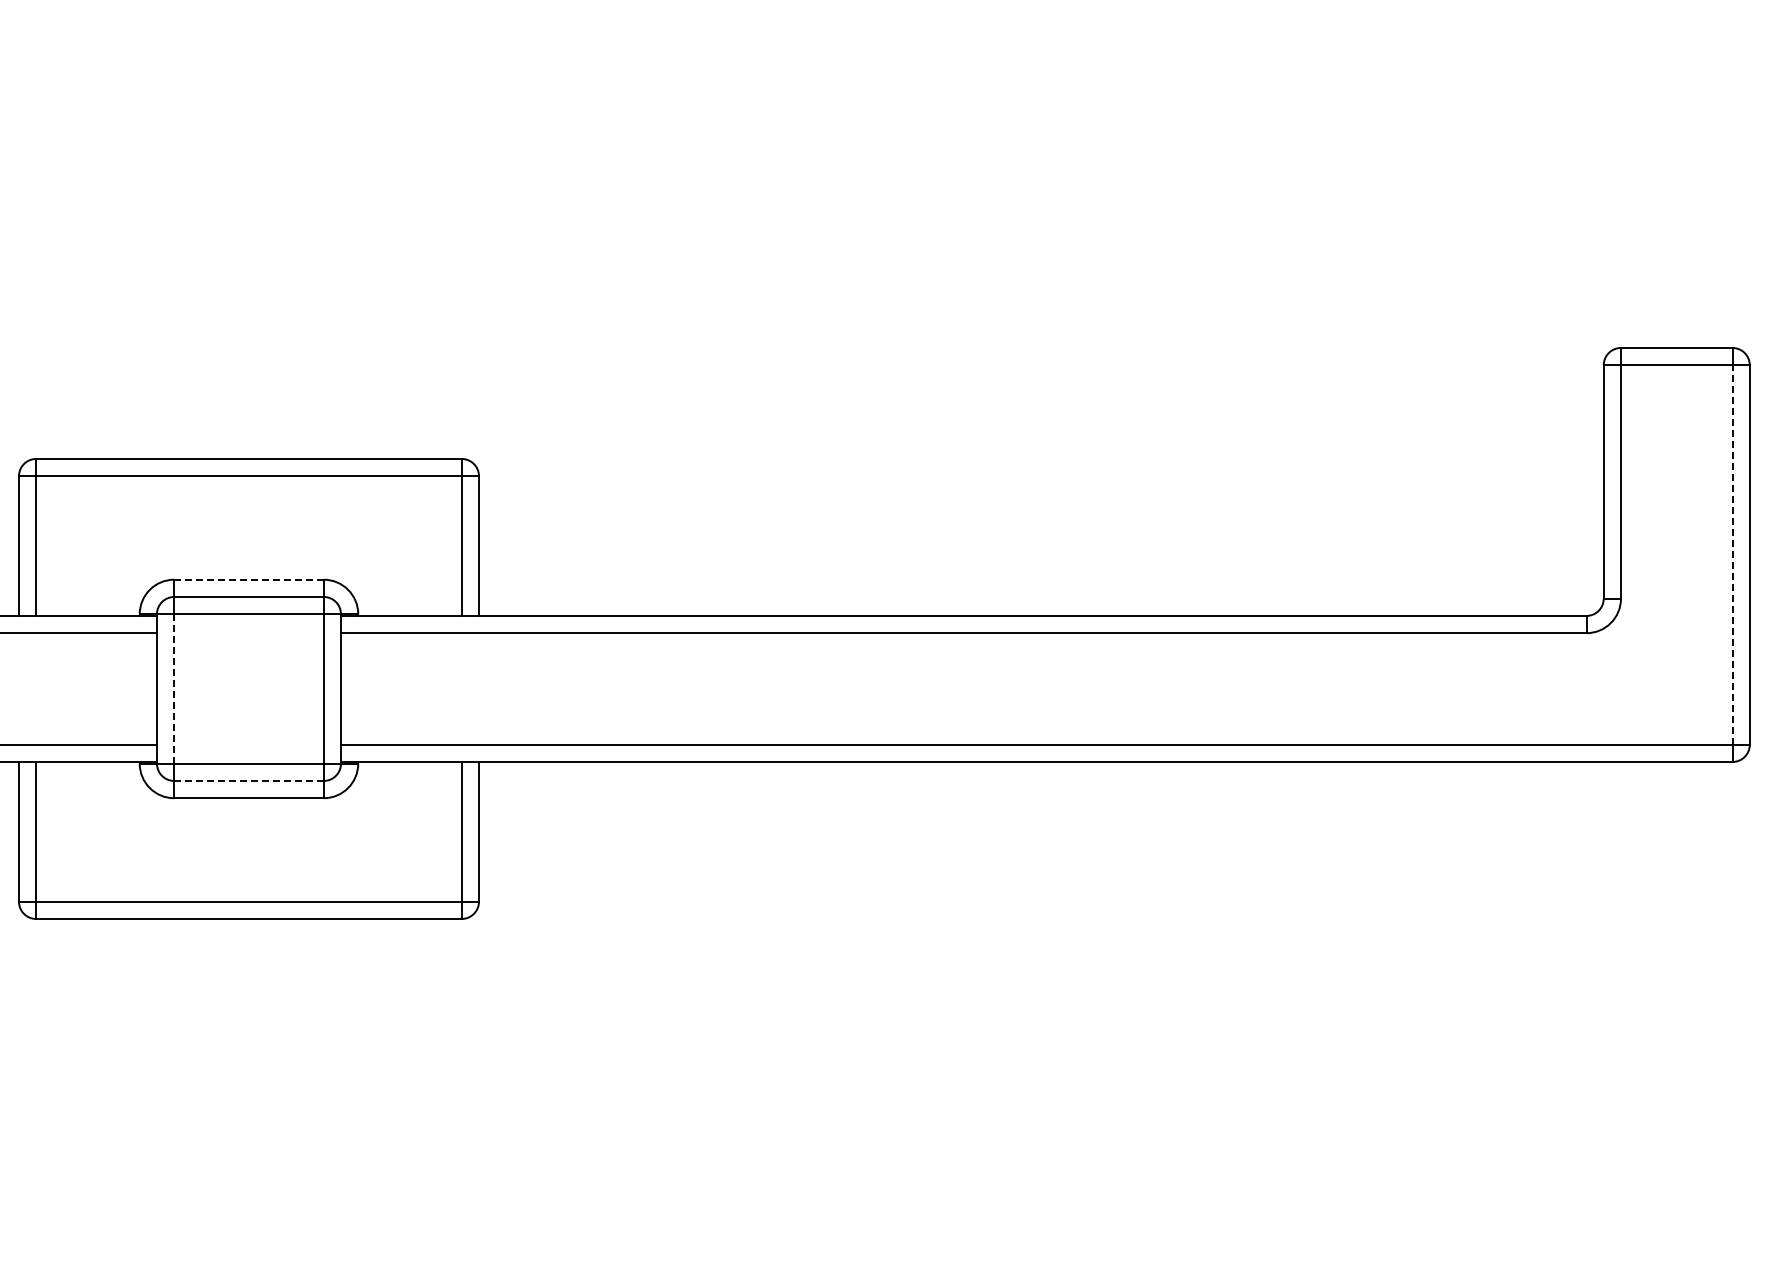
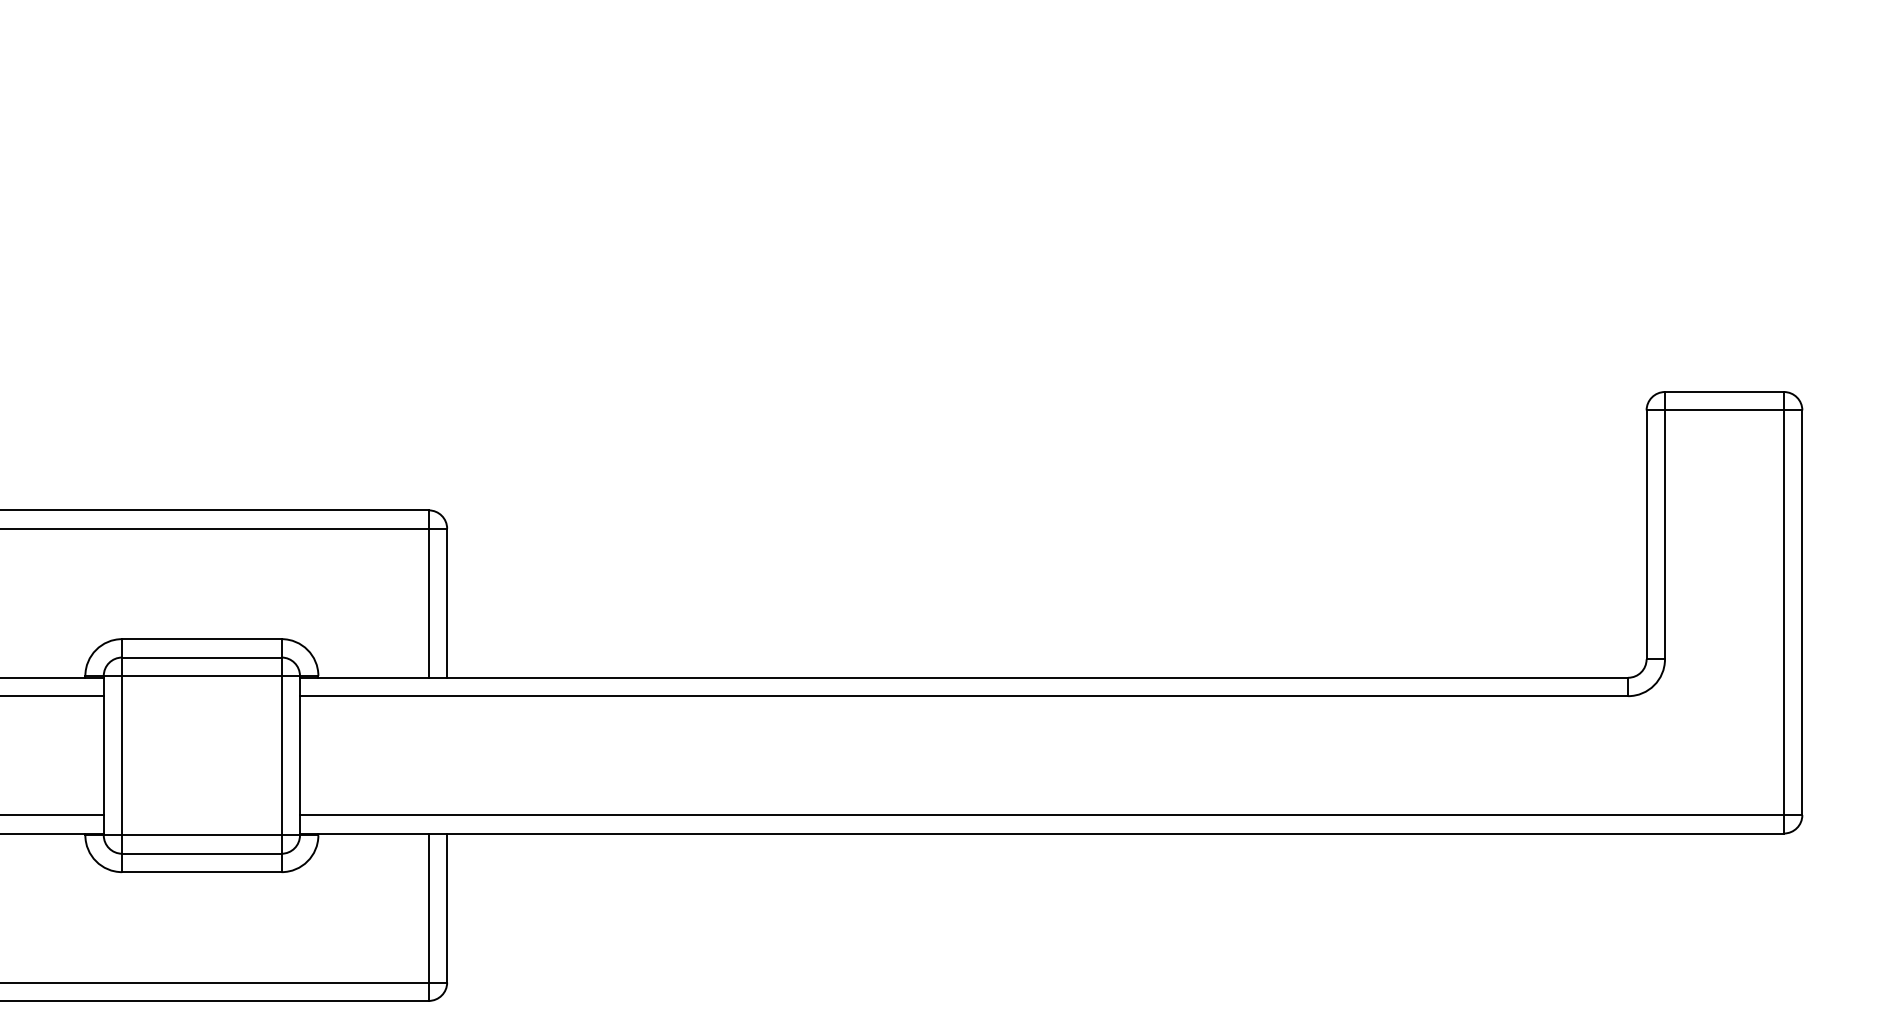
line: (1732, 554) -> (1783, 612), dashed -> solid
line: (248, 579) -> (201, 638), dashed -> solid
line: (174, 688) -> (122, 755), dashed -> solid
line: (248, 780) -> (201, 853), dashed -> solid

